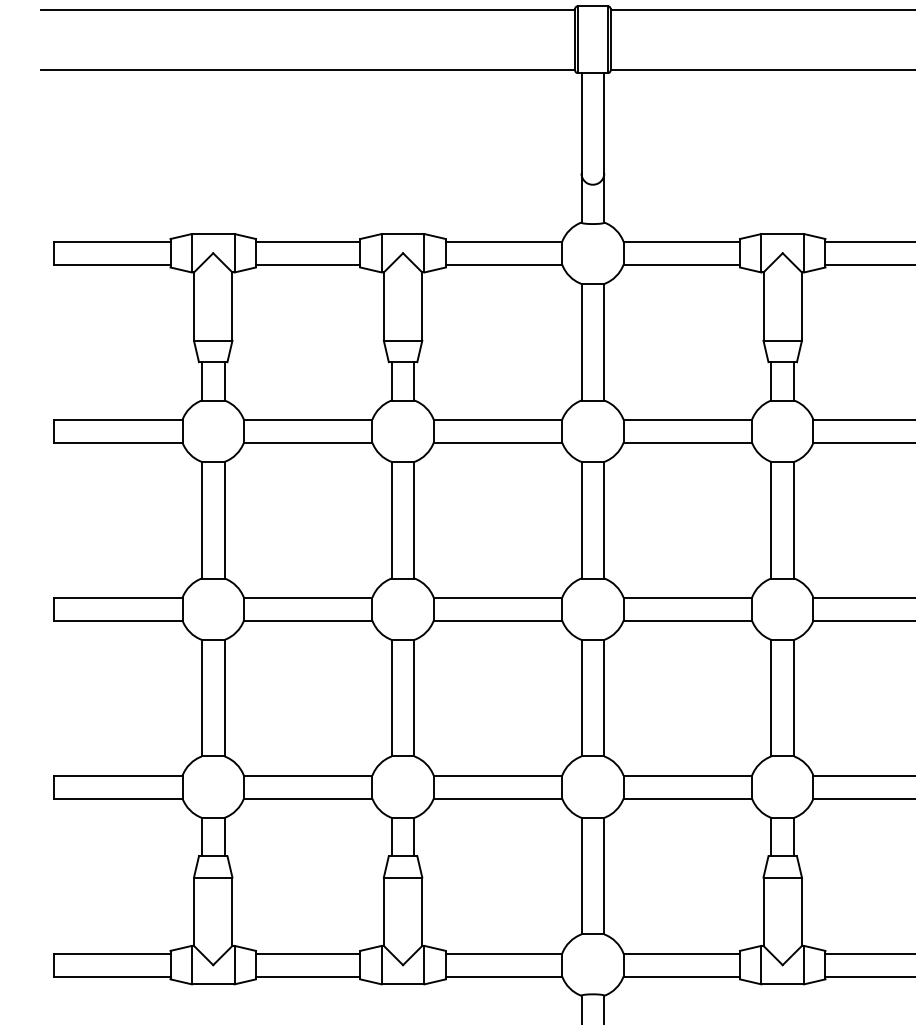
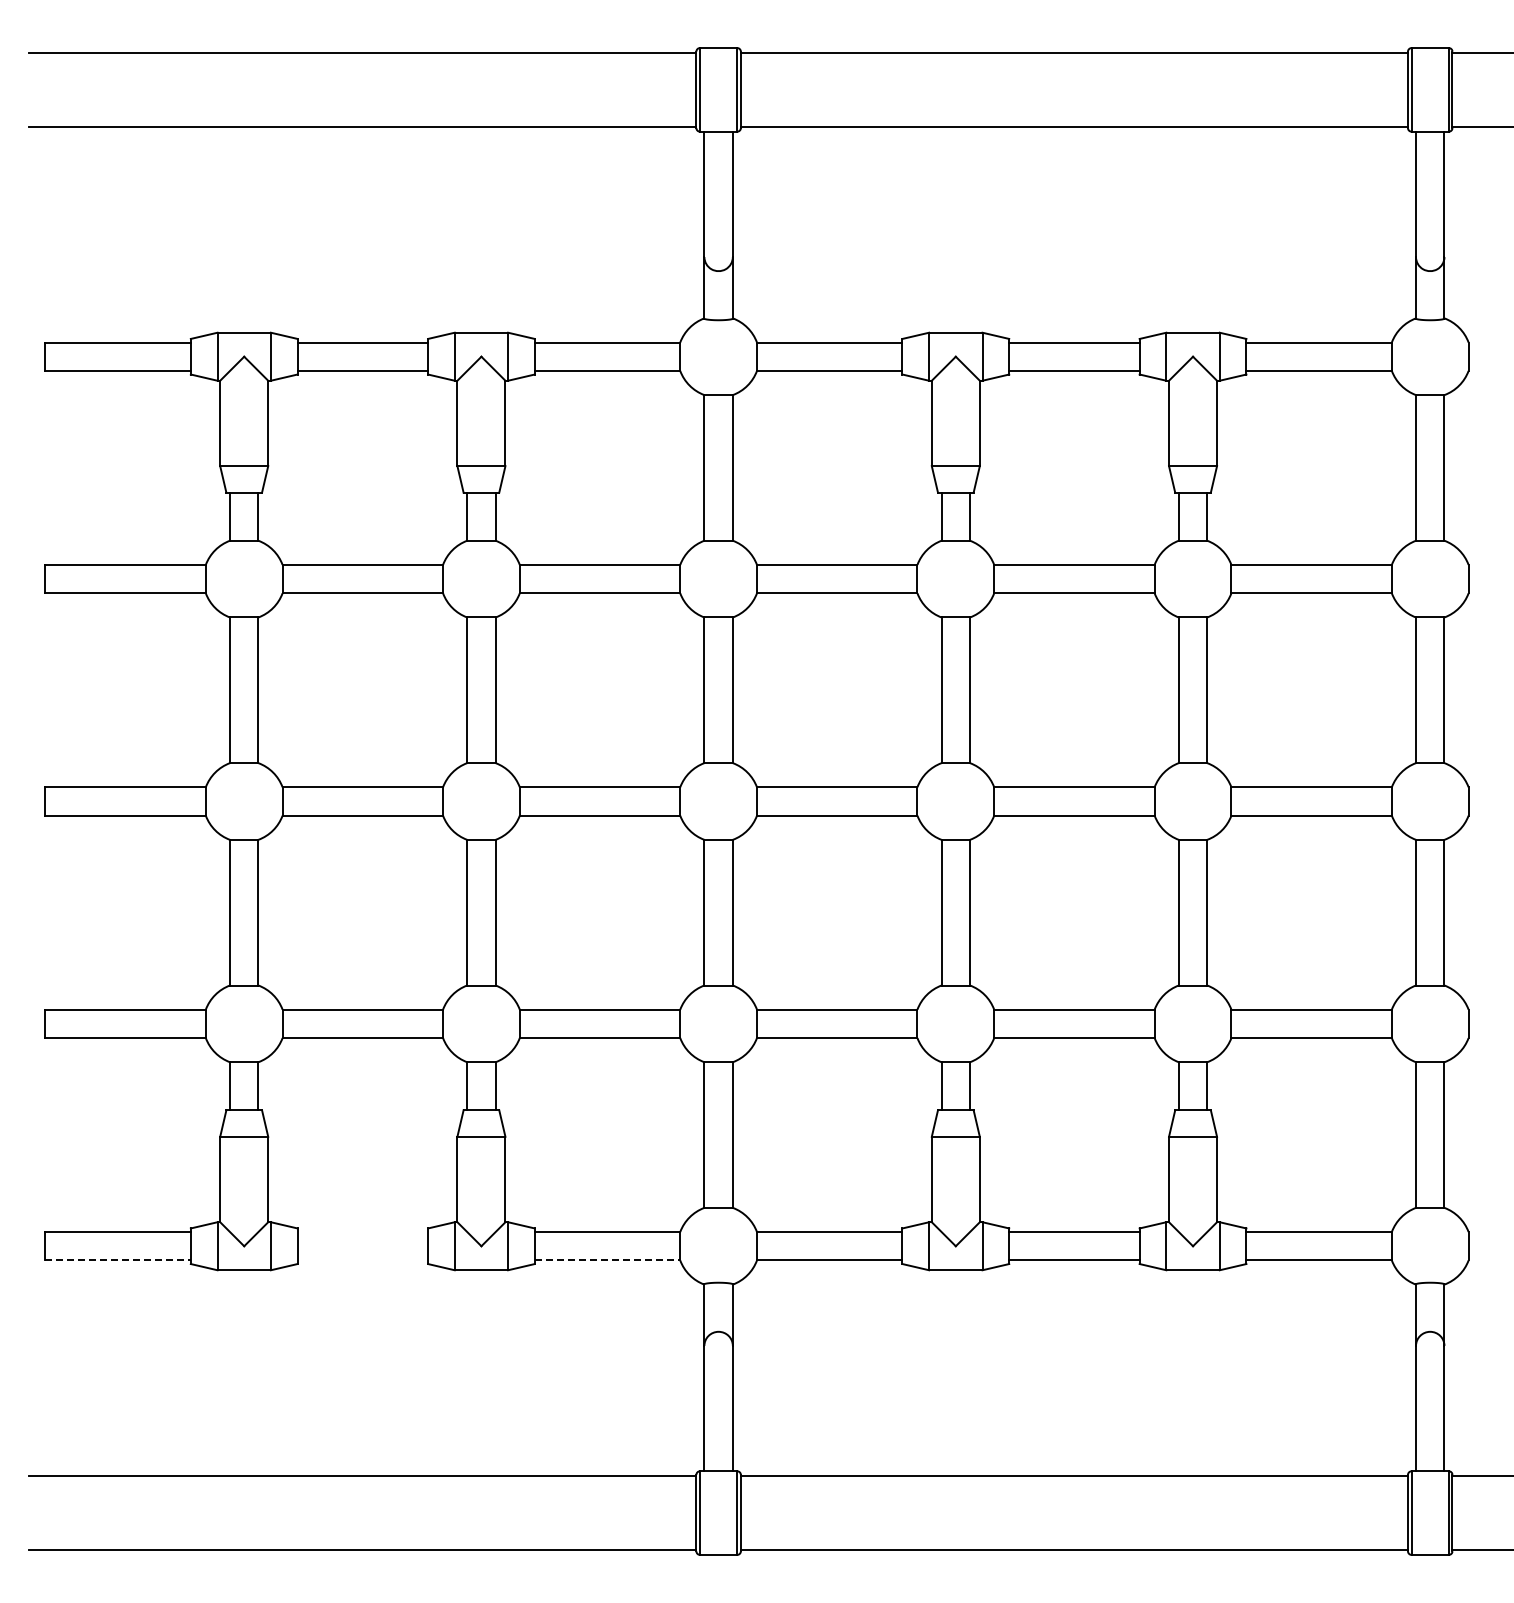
line: (307, 954) -> (362, 1232), removed
line: (112, 976) -> (118, 1260), solid -> dashed
line: (307, 976) -> (362, 1260), removed
line: (503, 976) -> (607, 1260), solid -> dashed

